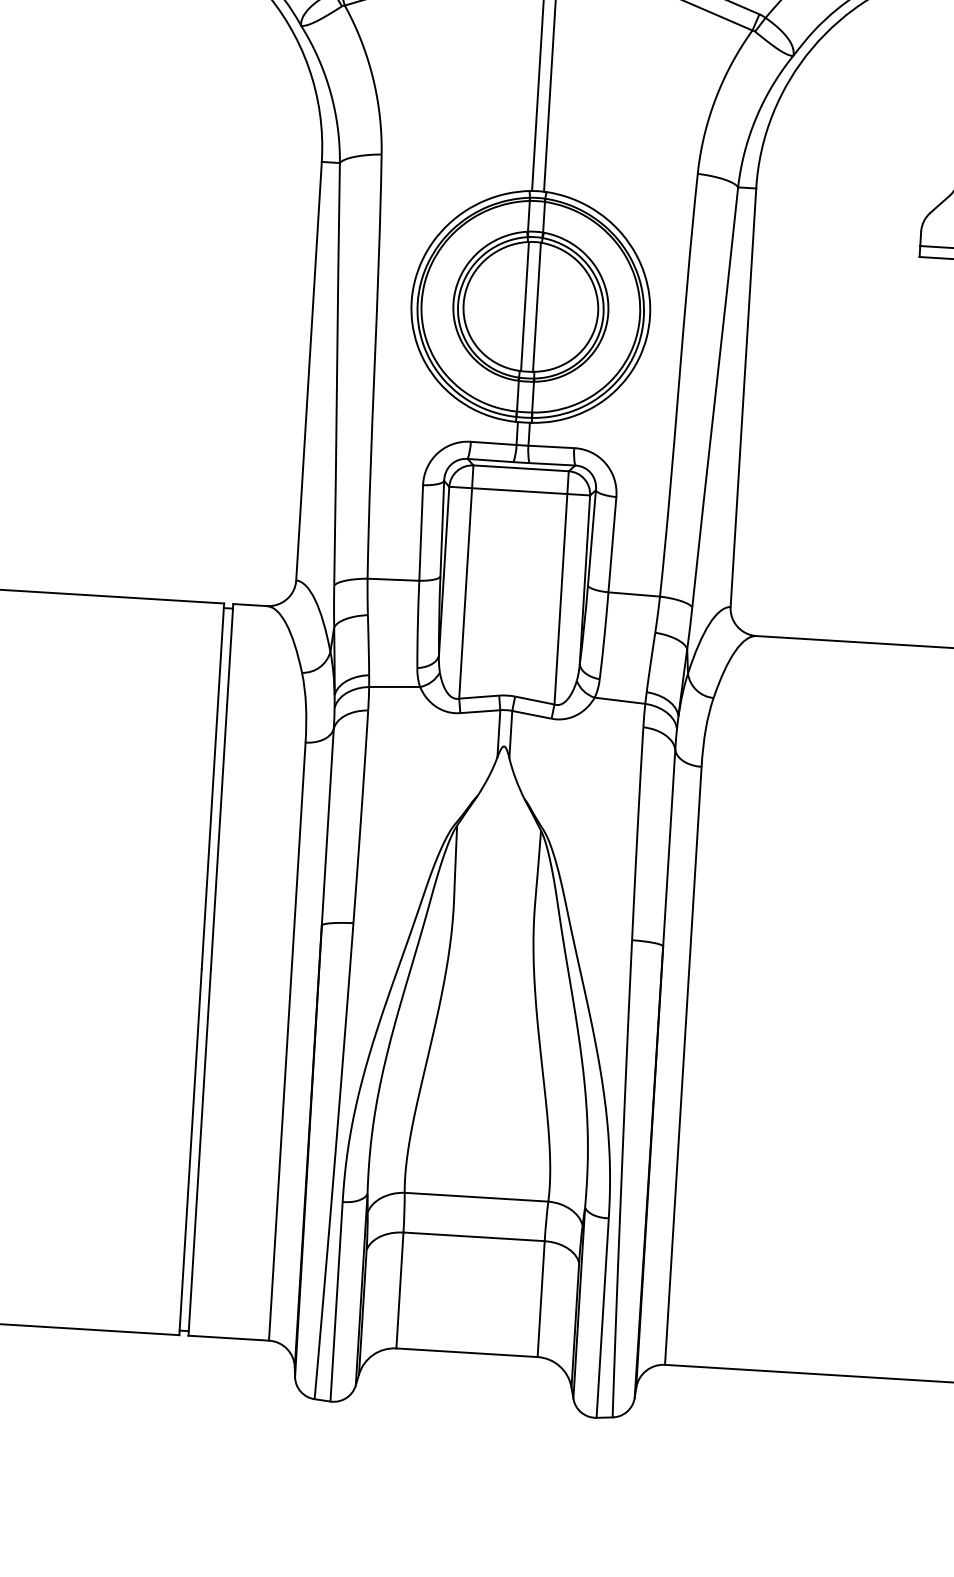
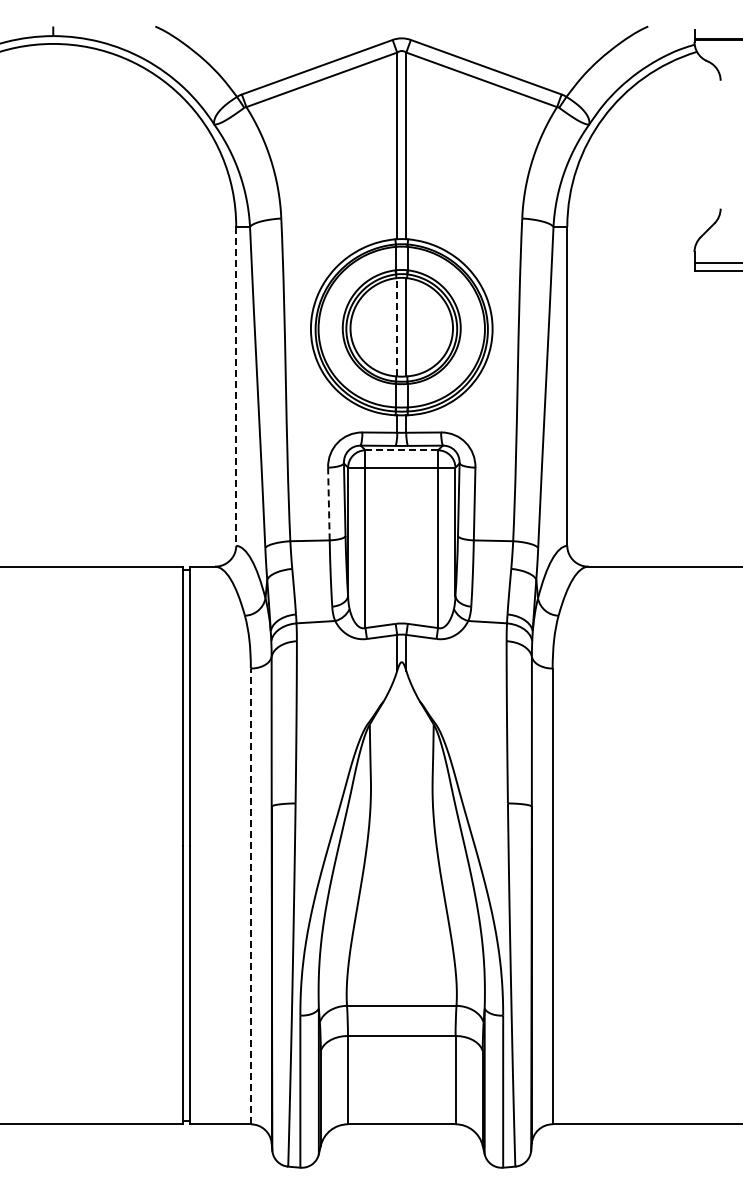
line: (525, 305) -> (397, 326), solid -> dashed
line: (309, 371) -> (236, 386), solid -> dashed
line: (522, 468) -> (402, 450), solid -> dashed
line: (420, 532) -> (328, 503), solid -> dashed
line: (286, 1041) -> (250, 896), solid -> dashed

